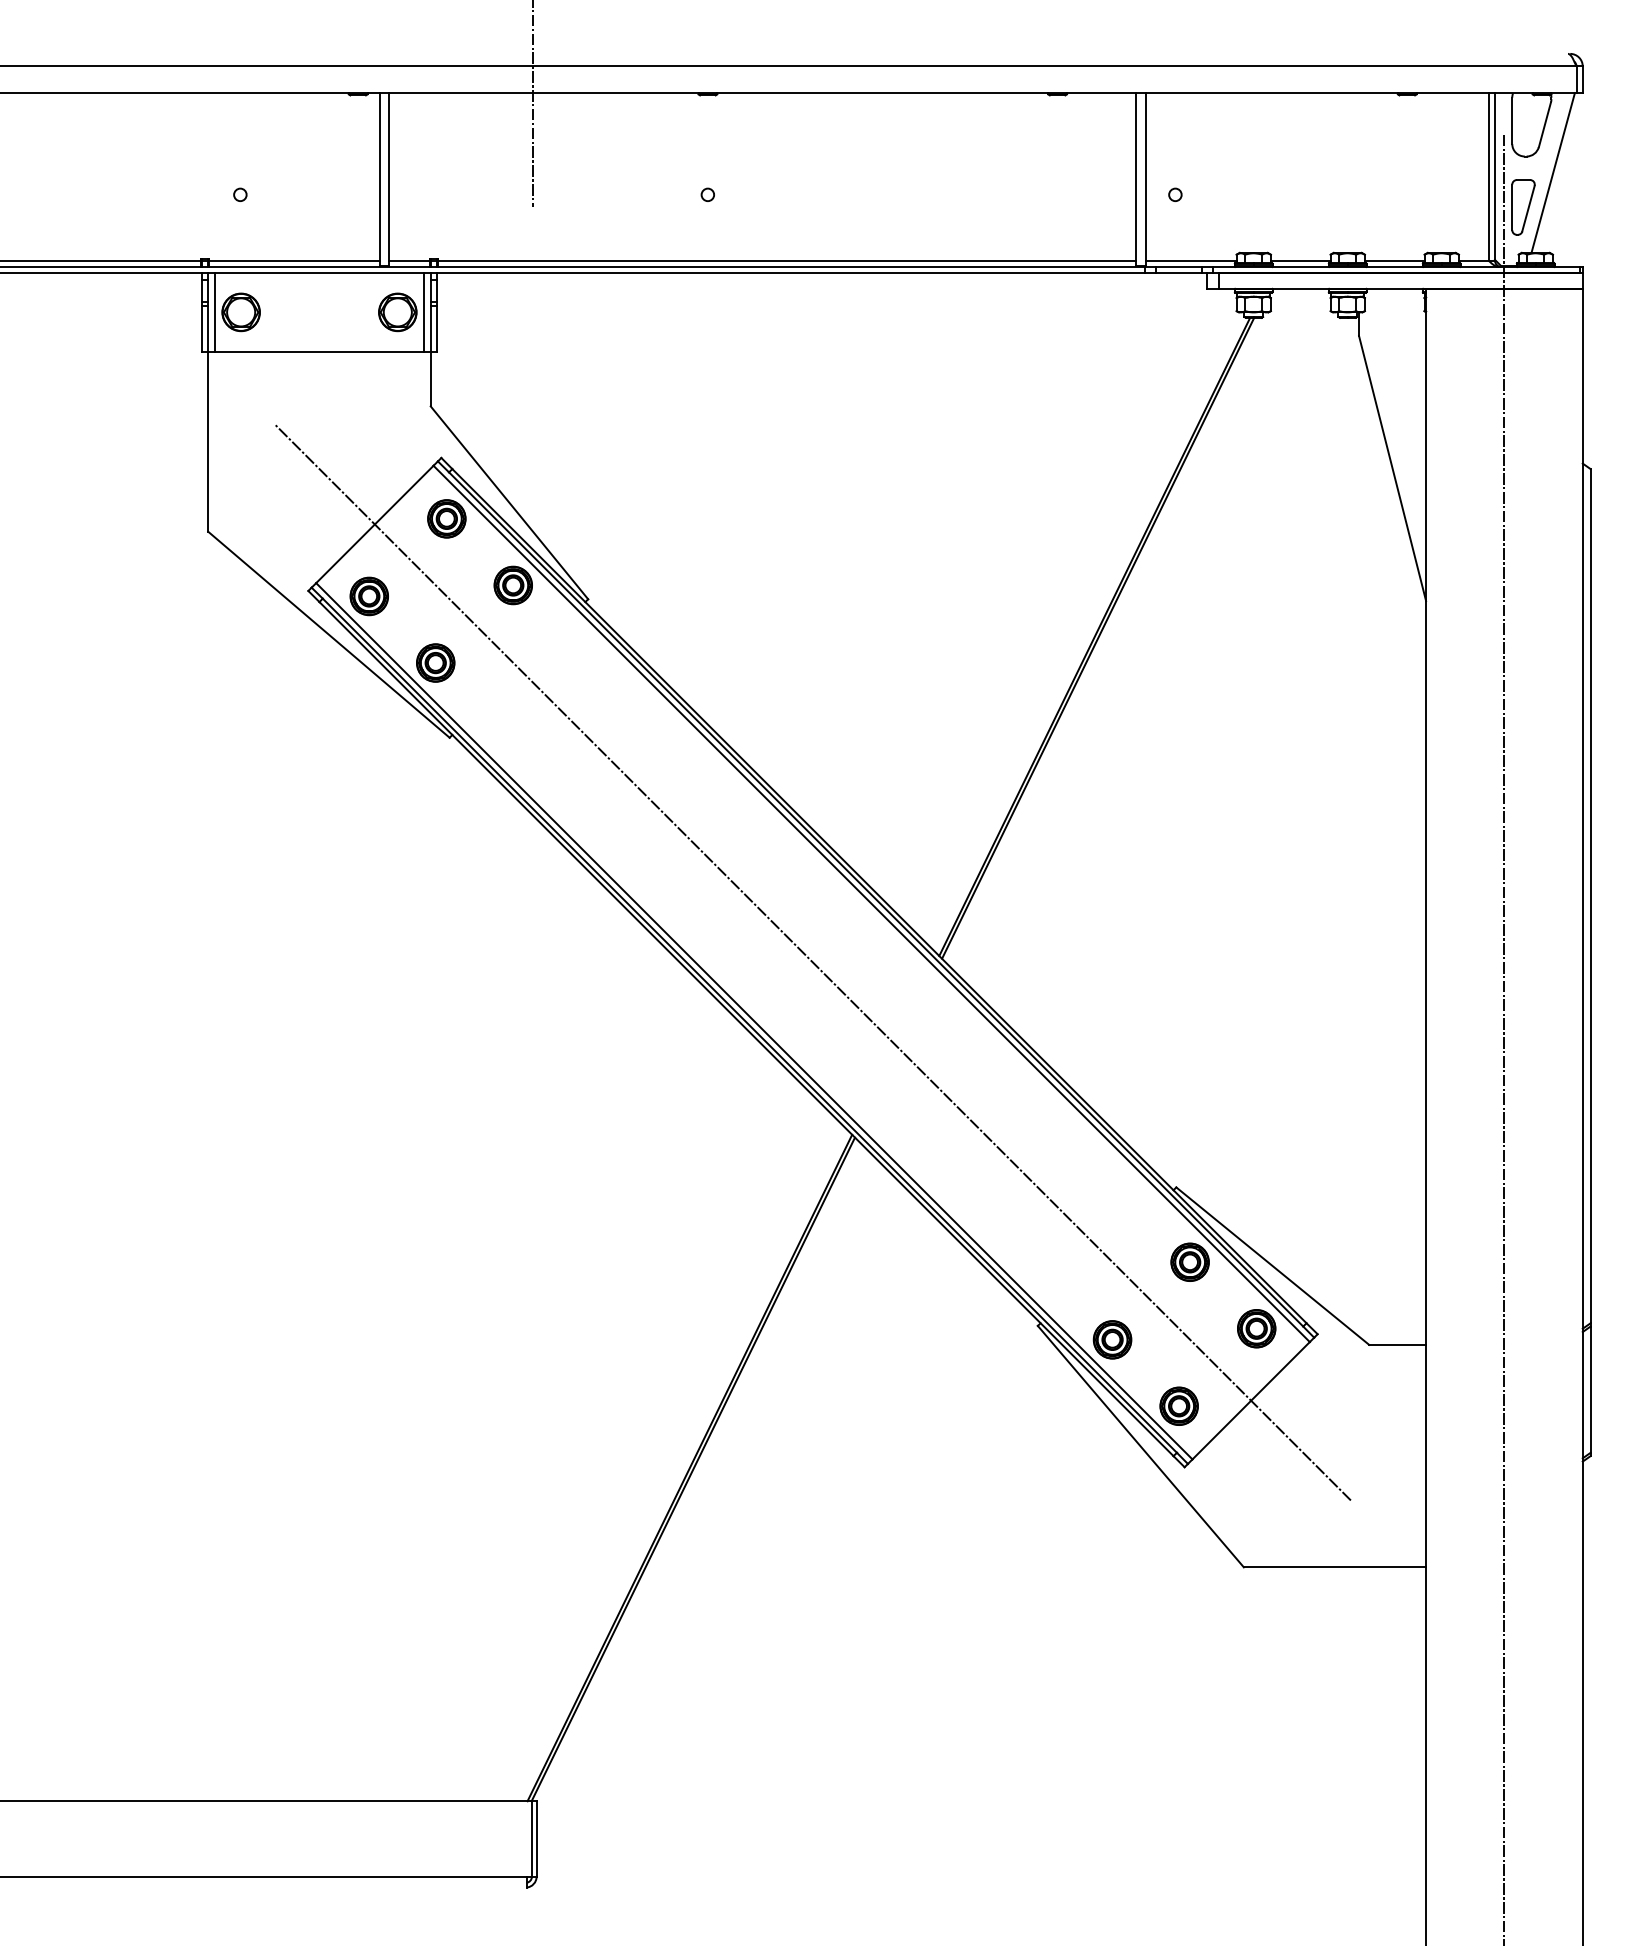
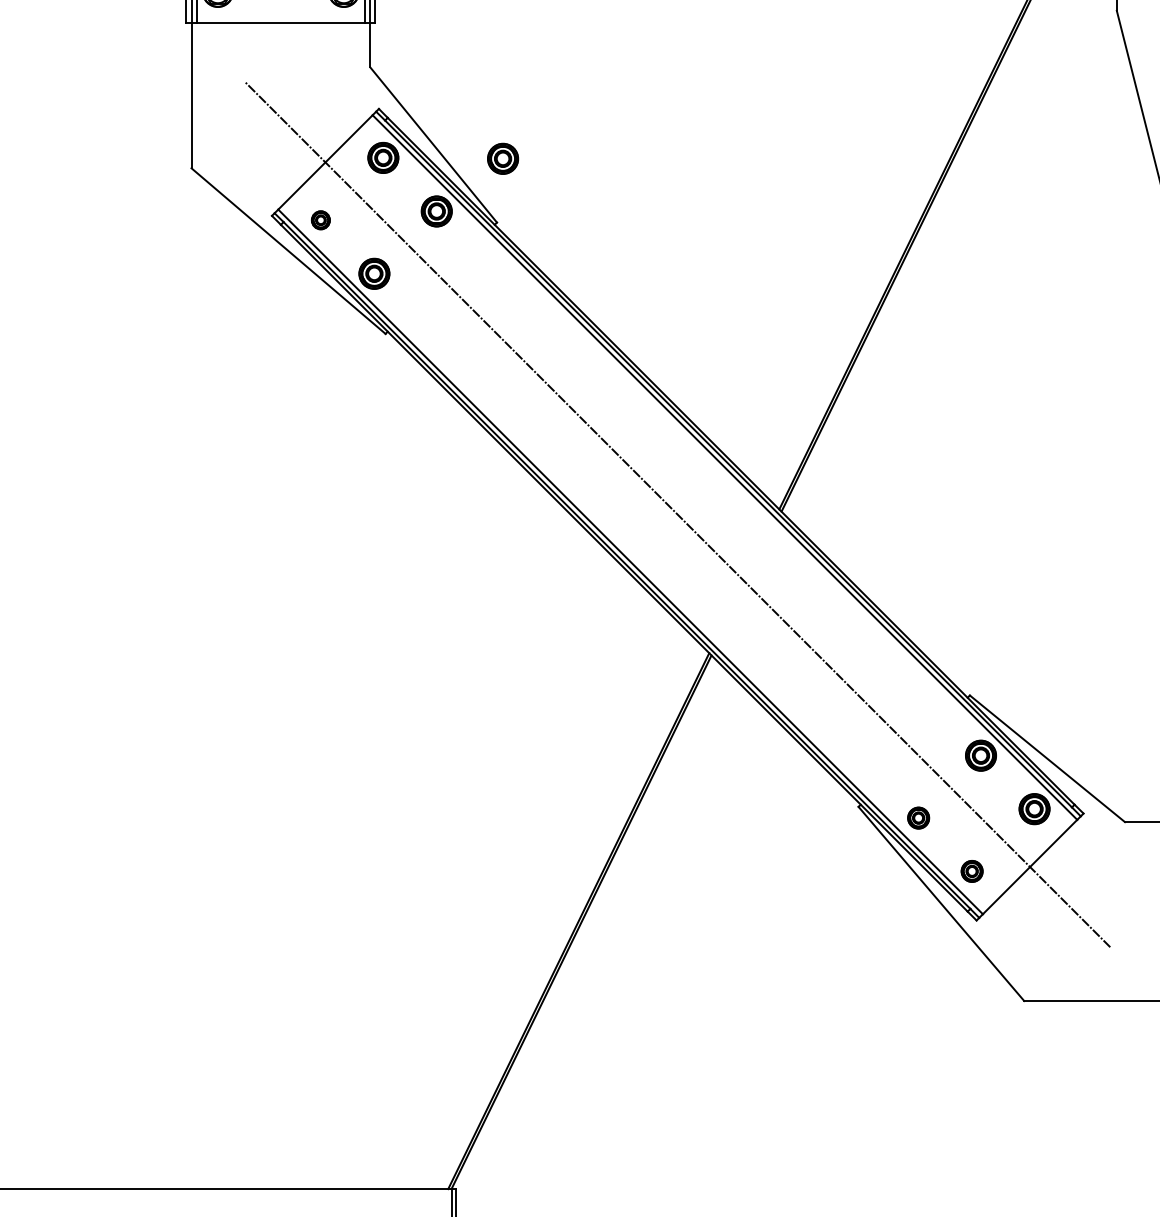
part: (595, 519) -> (502, 158), added
part: (368, 596) -> (320, 220), size x0.6
part: (1112, 1339) -> (918, 817), size x0.7
part: (1178, 1405) -> (971, 870), size x0.7

